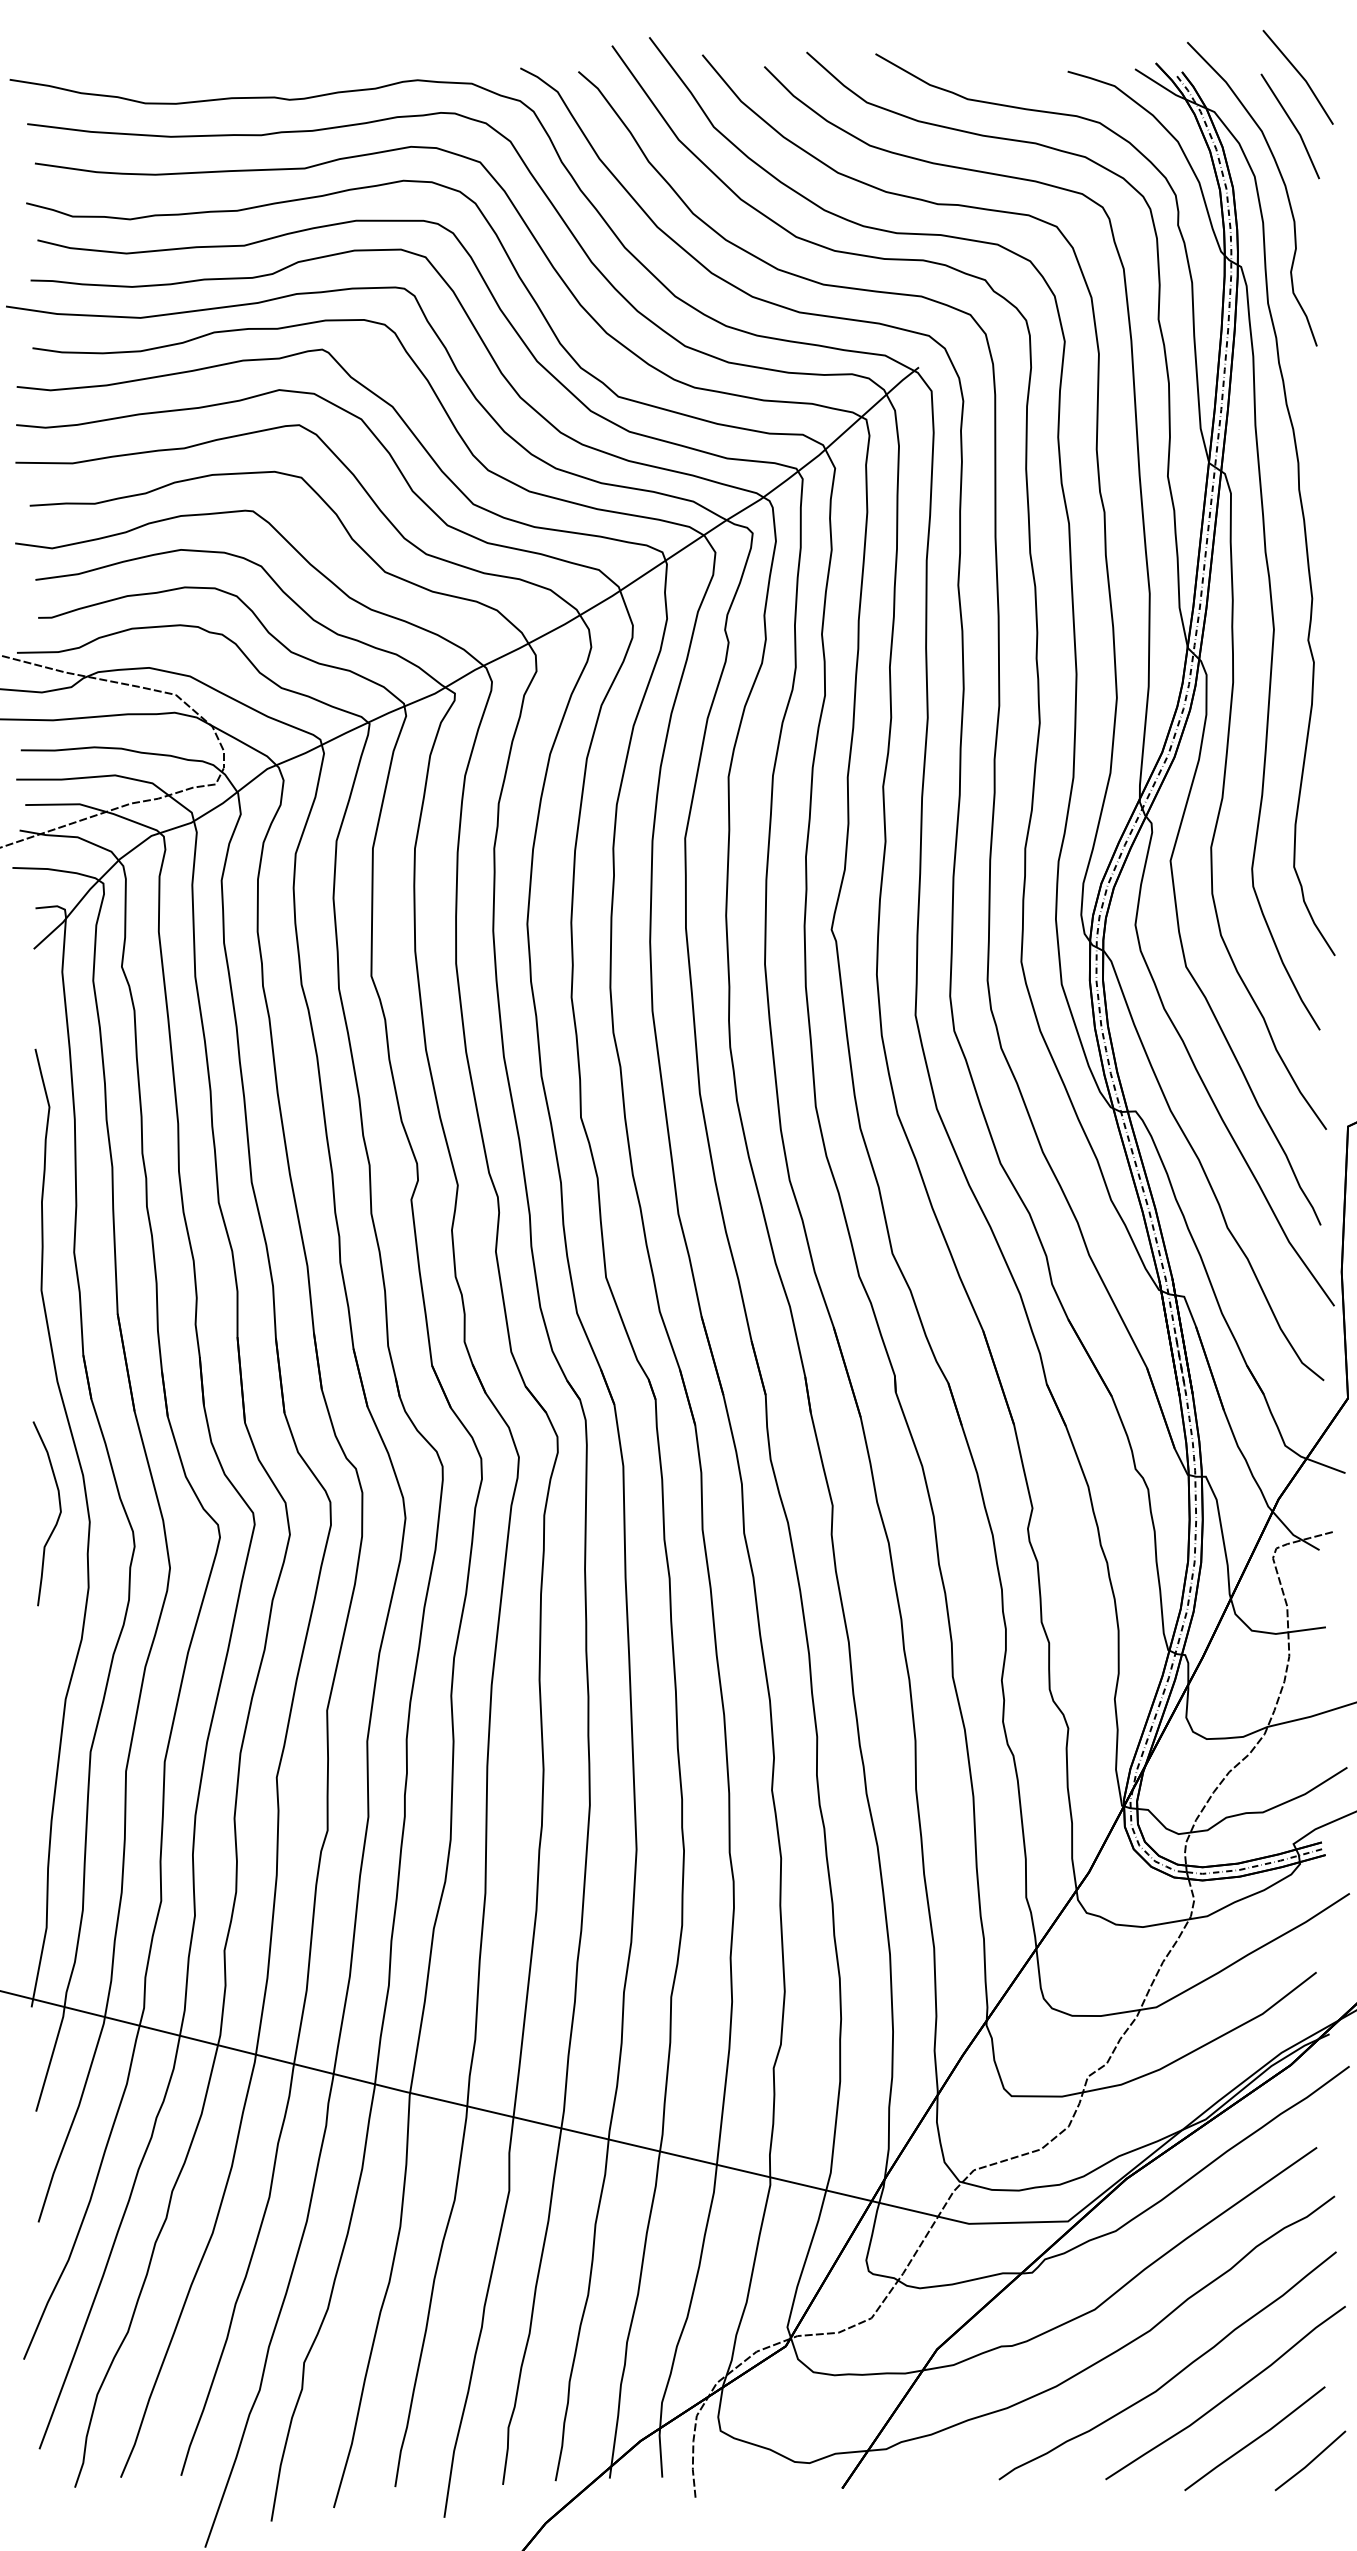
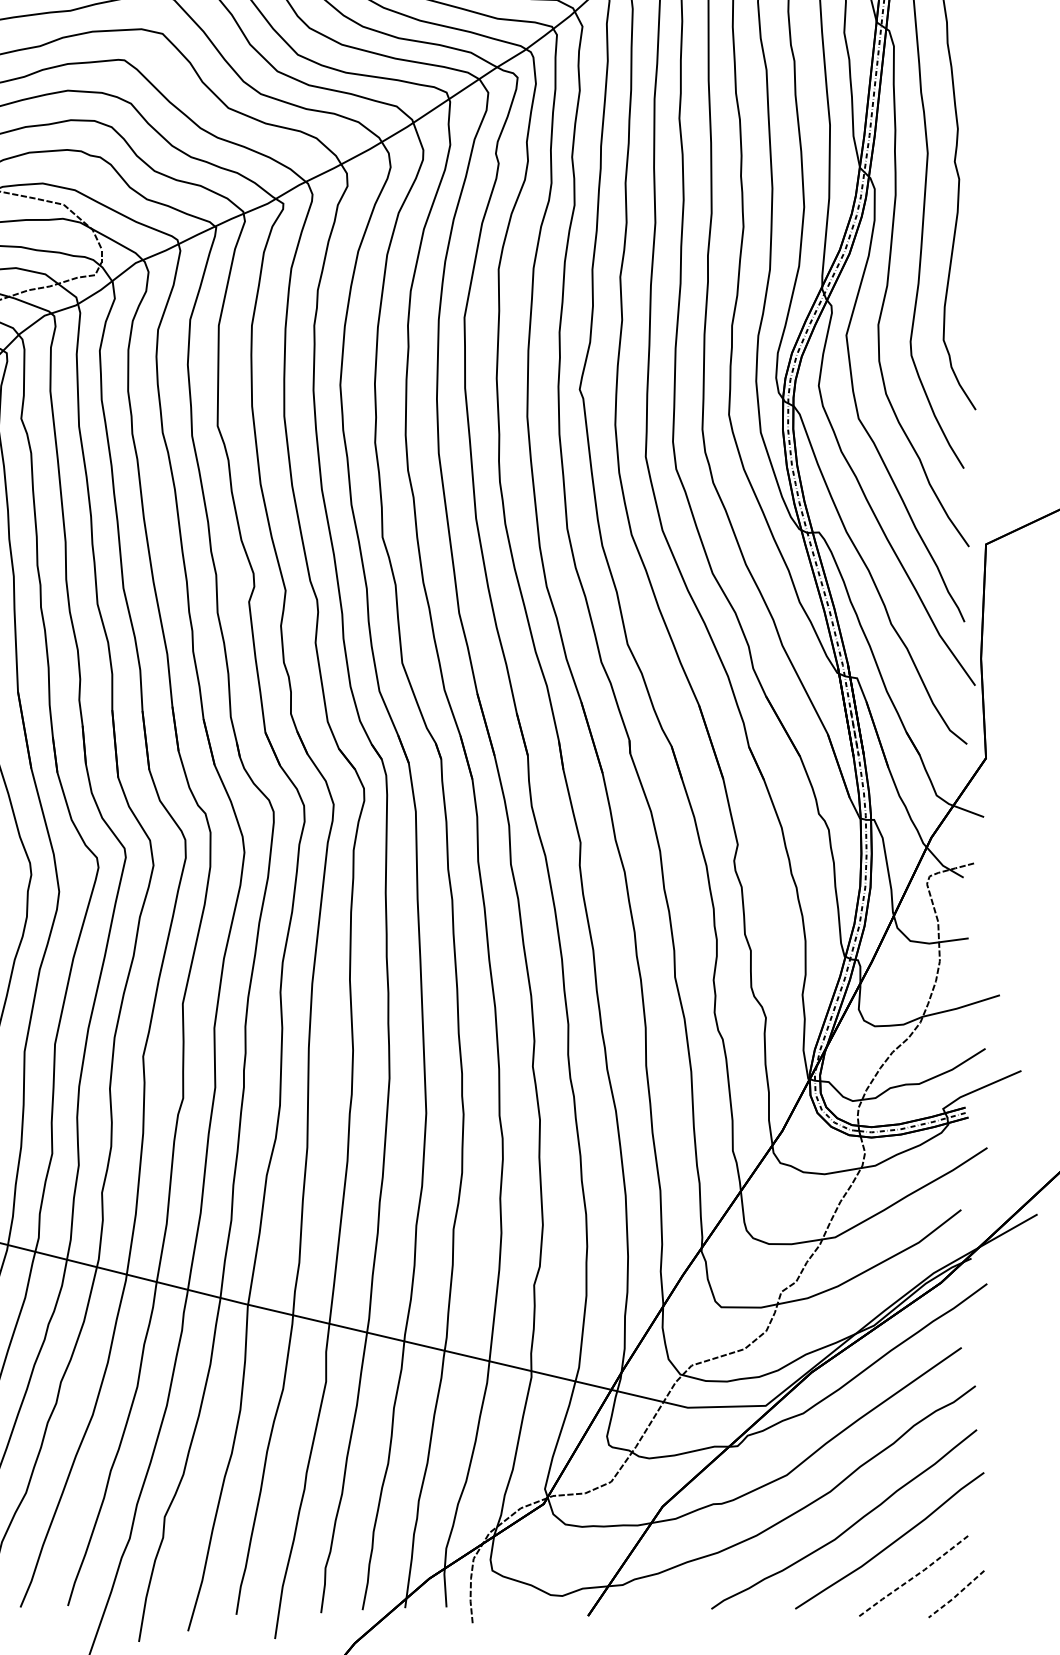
line: (1255, 2439) -> (913, 1577), solid -> dashed
line: (1310, 2462) -> (956, 1595), solid -> dashed

